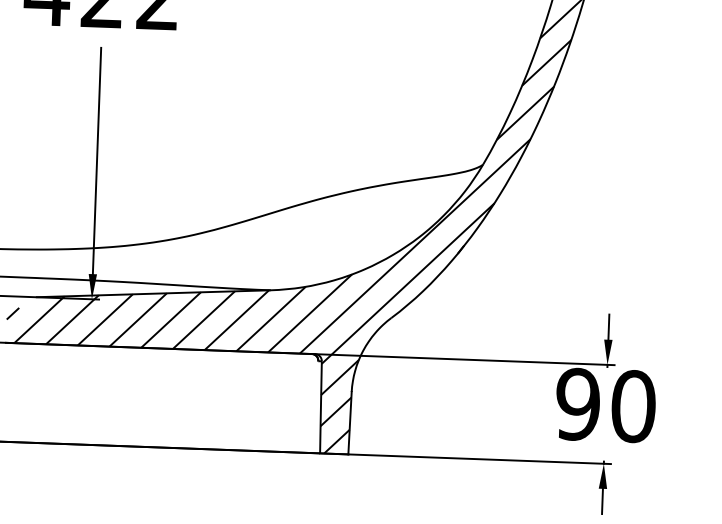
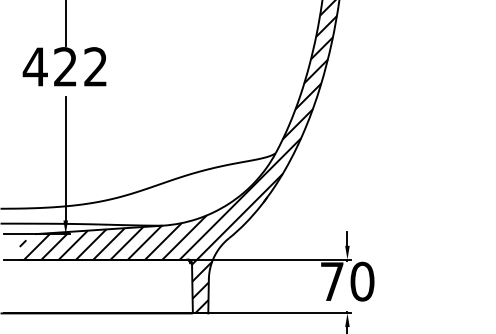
text: (578, 404) -> (332, 281), 90 -> 70

